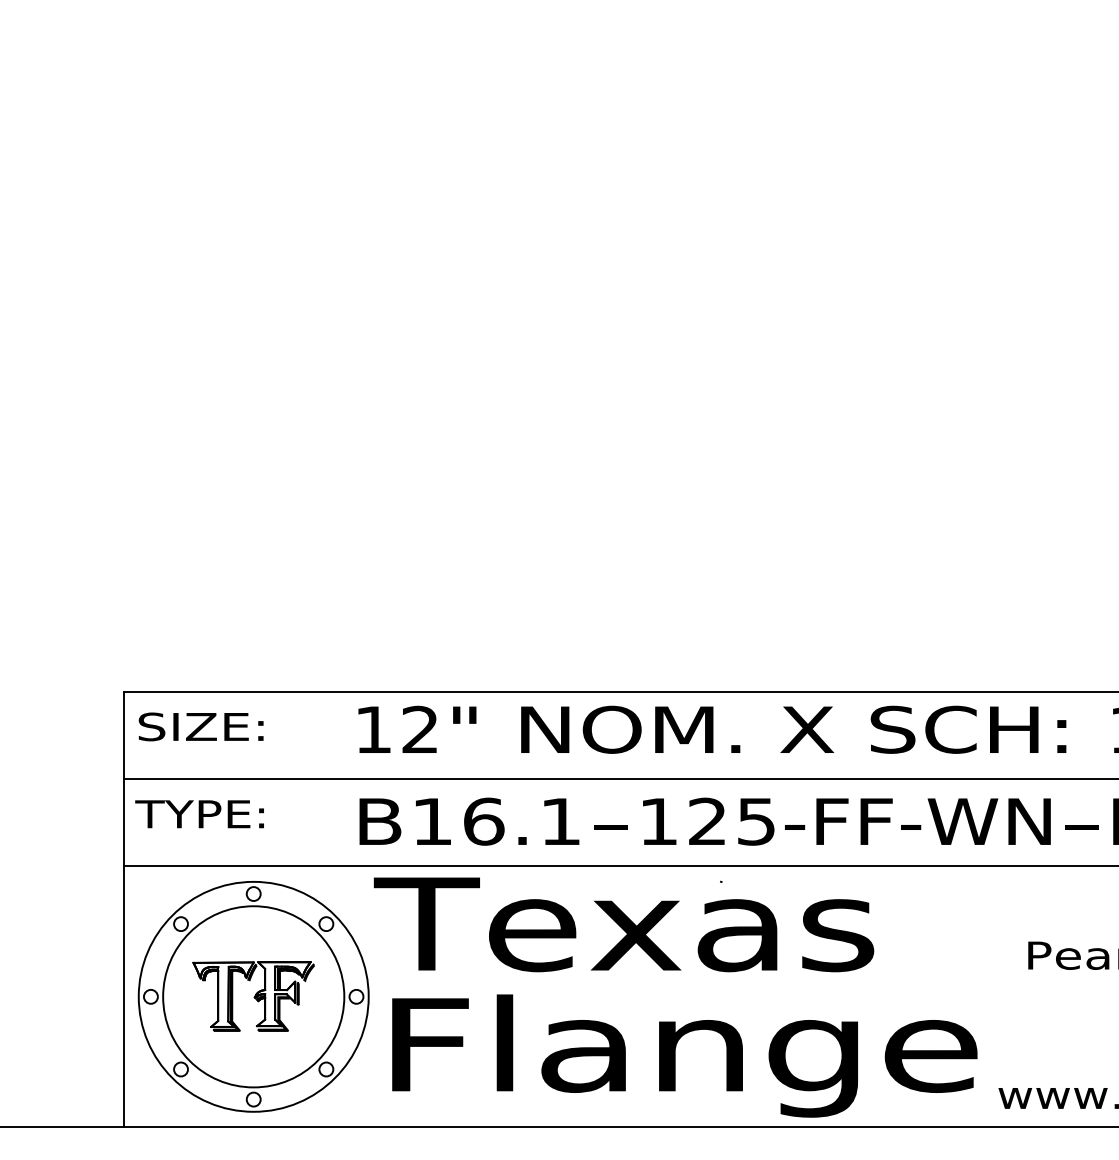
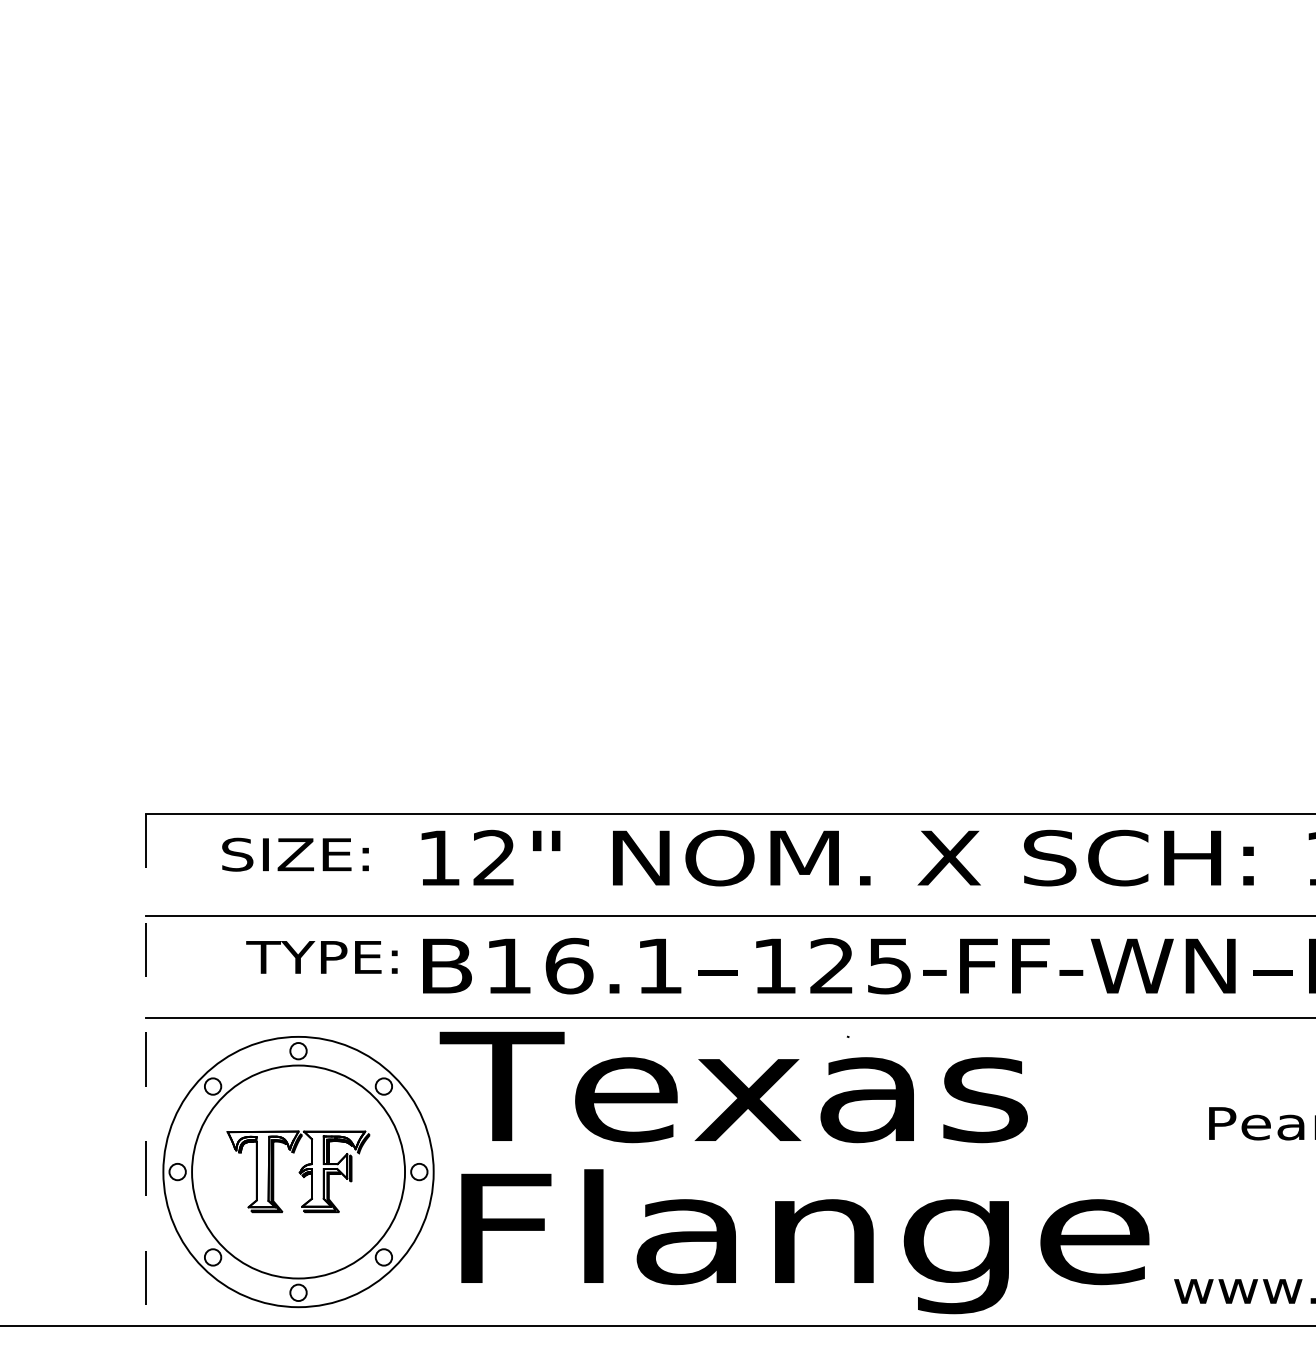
text: (200, 726) -> (294, 854), moved
text: (199, 814) -> (321, 957), moved
line: (123, 909) -> (145, 1069), solid -> dashed

